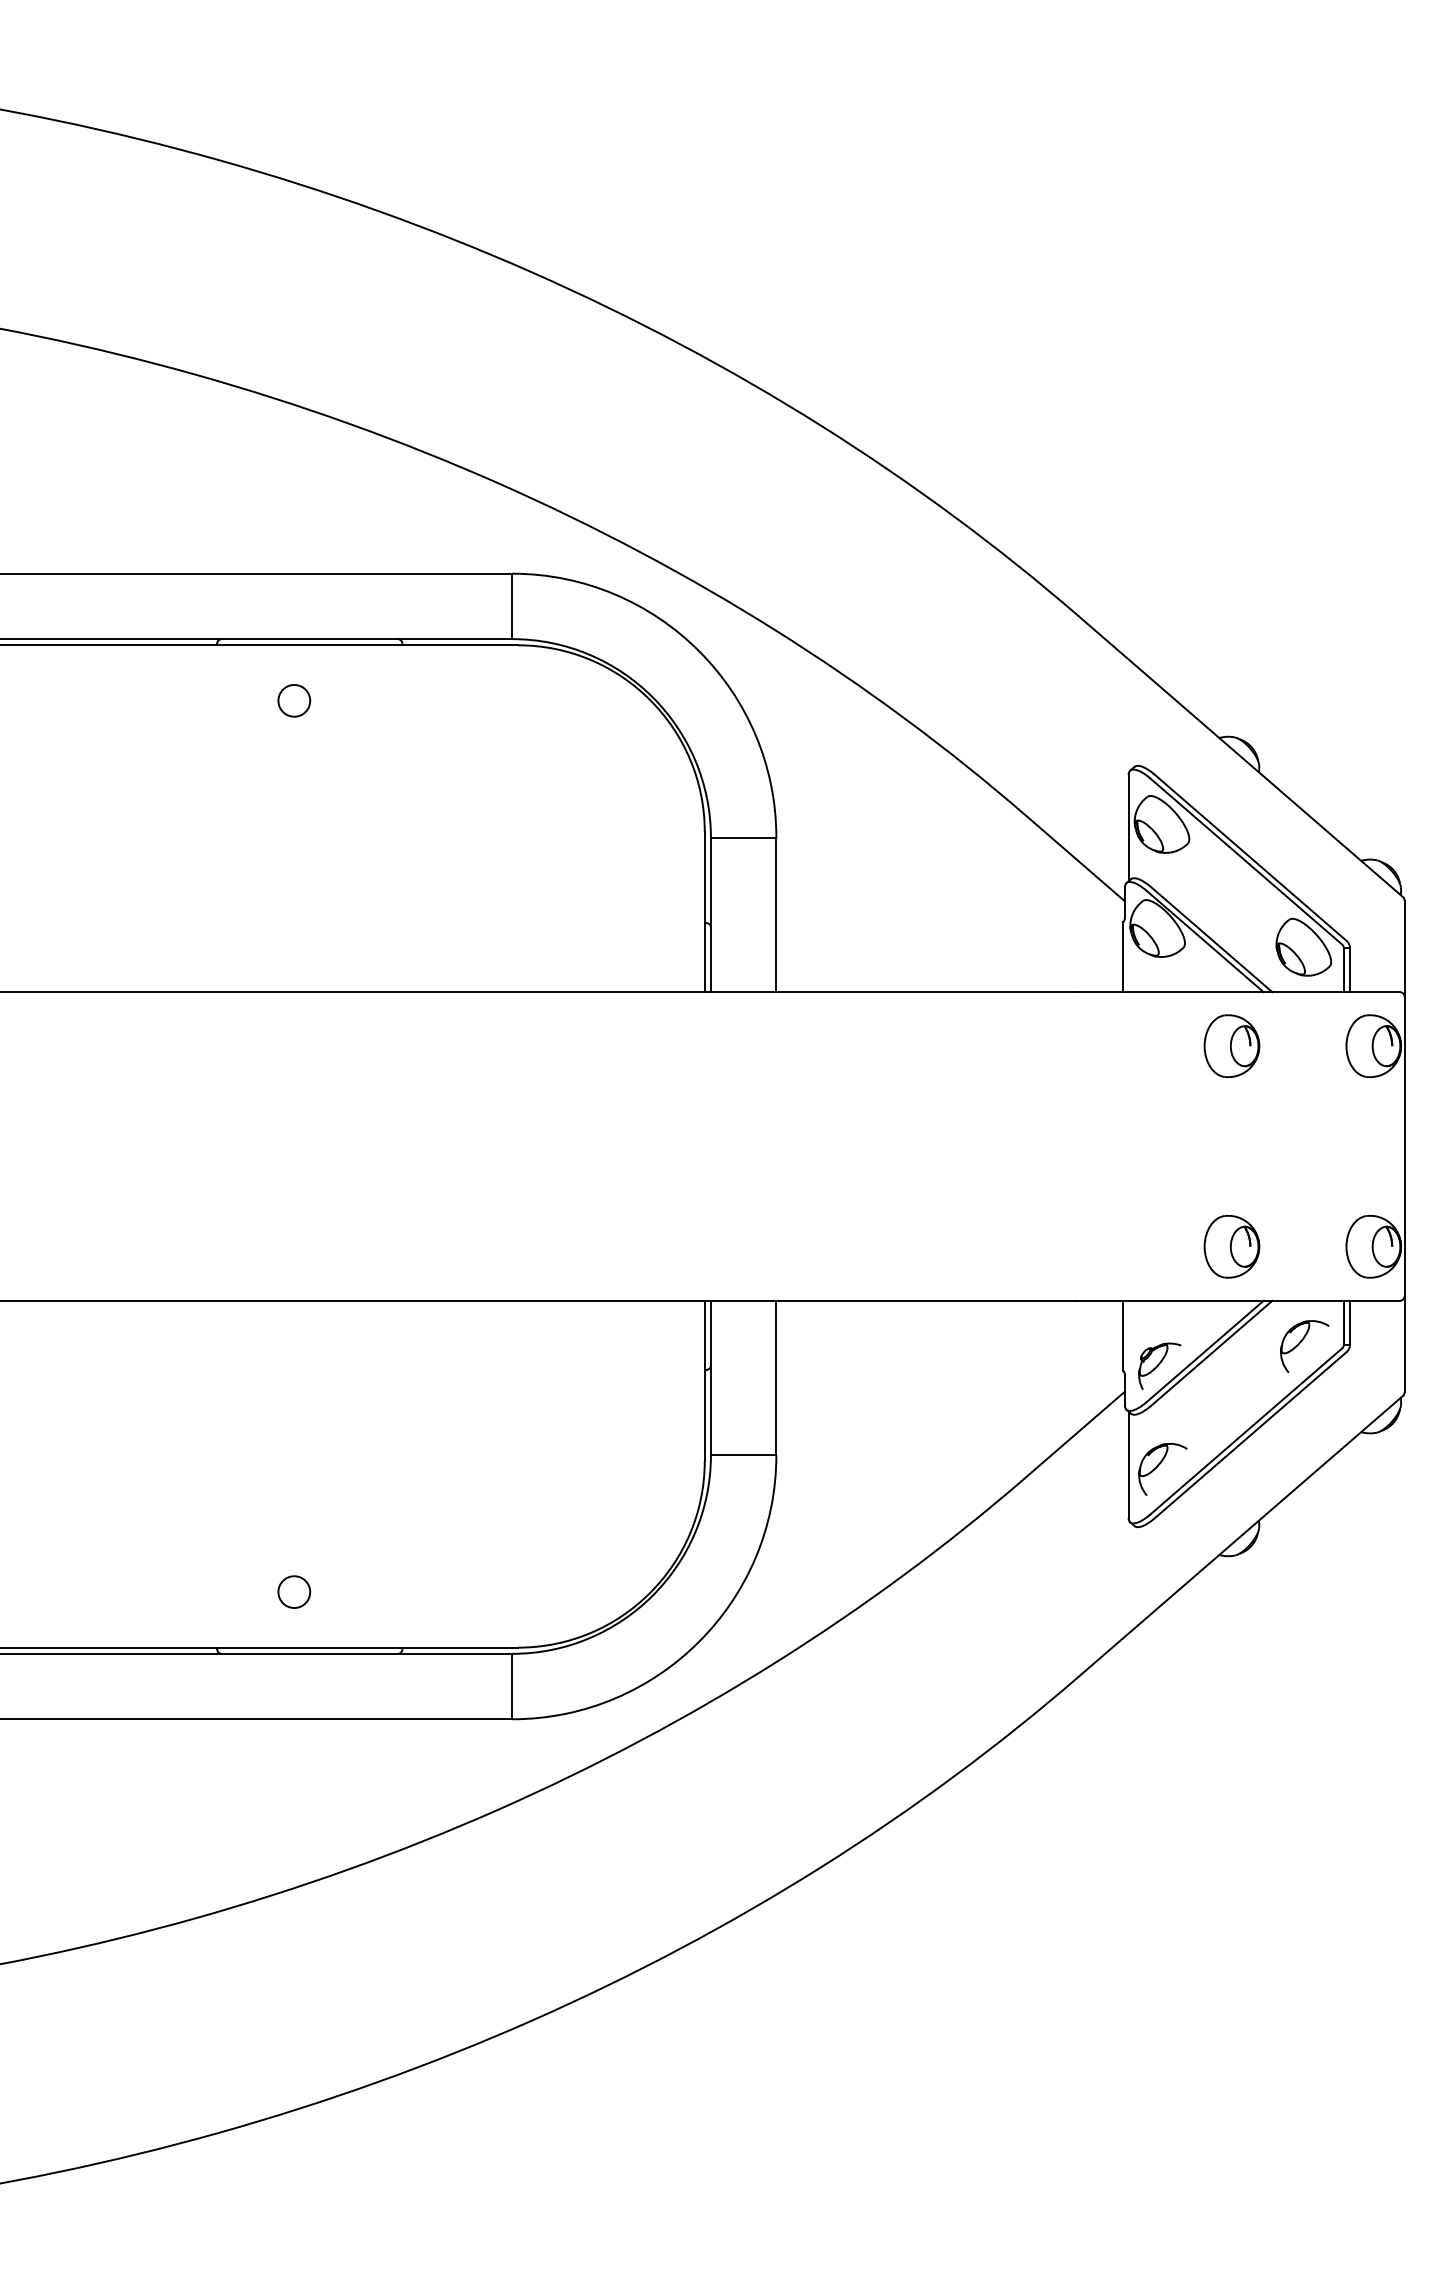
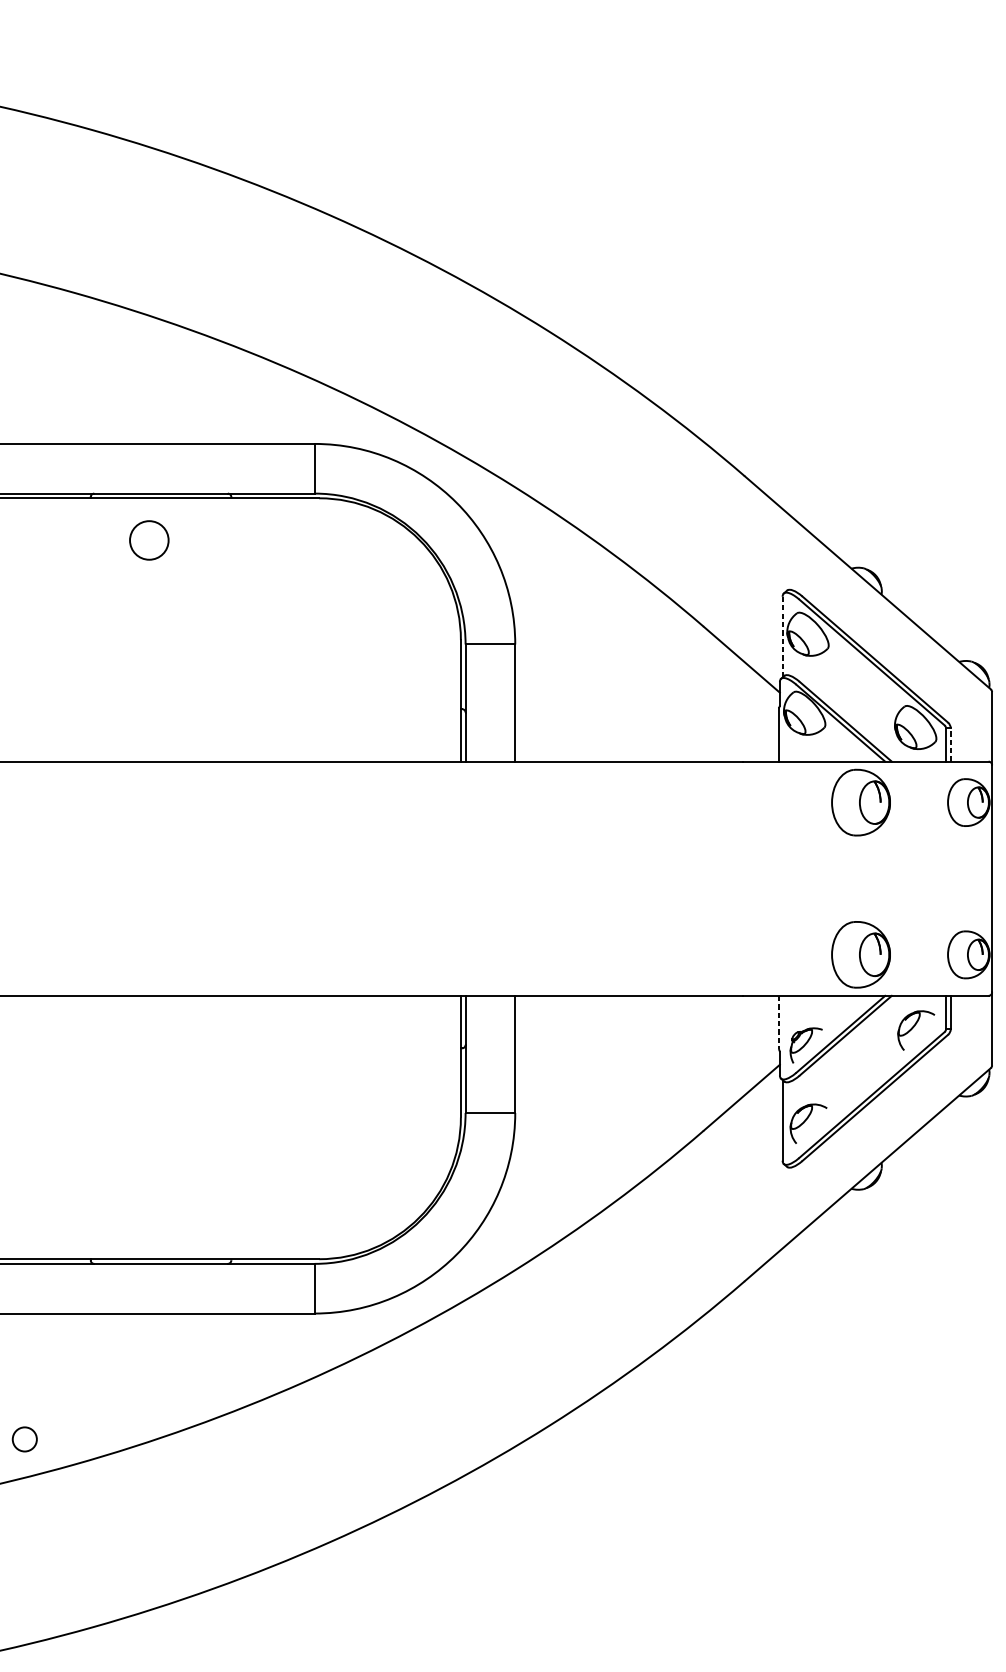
circle: (294, 700) -> (149, 540), size x1.6
line: (1128, 828) -> (782, 637), solid -> dashed
line: (1350, 970) -> (951, 745), solid -> dashed
part: (1231, 1045) -> (860, 802), size x1.4
part: (1231, 1246) -> (860, 954), size x1.4
line: (1123, 1336) -> (778, 1022), solid -> dashed
circle: (294, 1591) -> (24, 1438), moved

